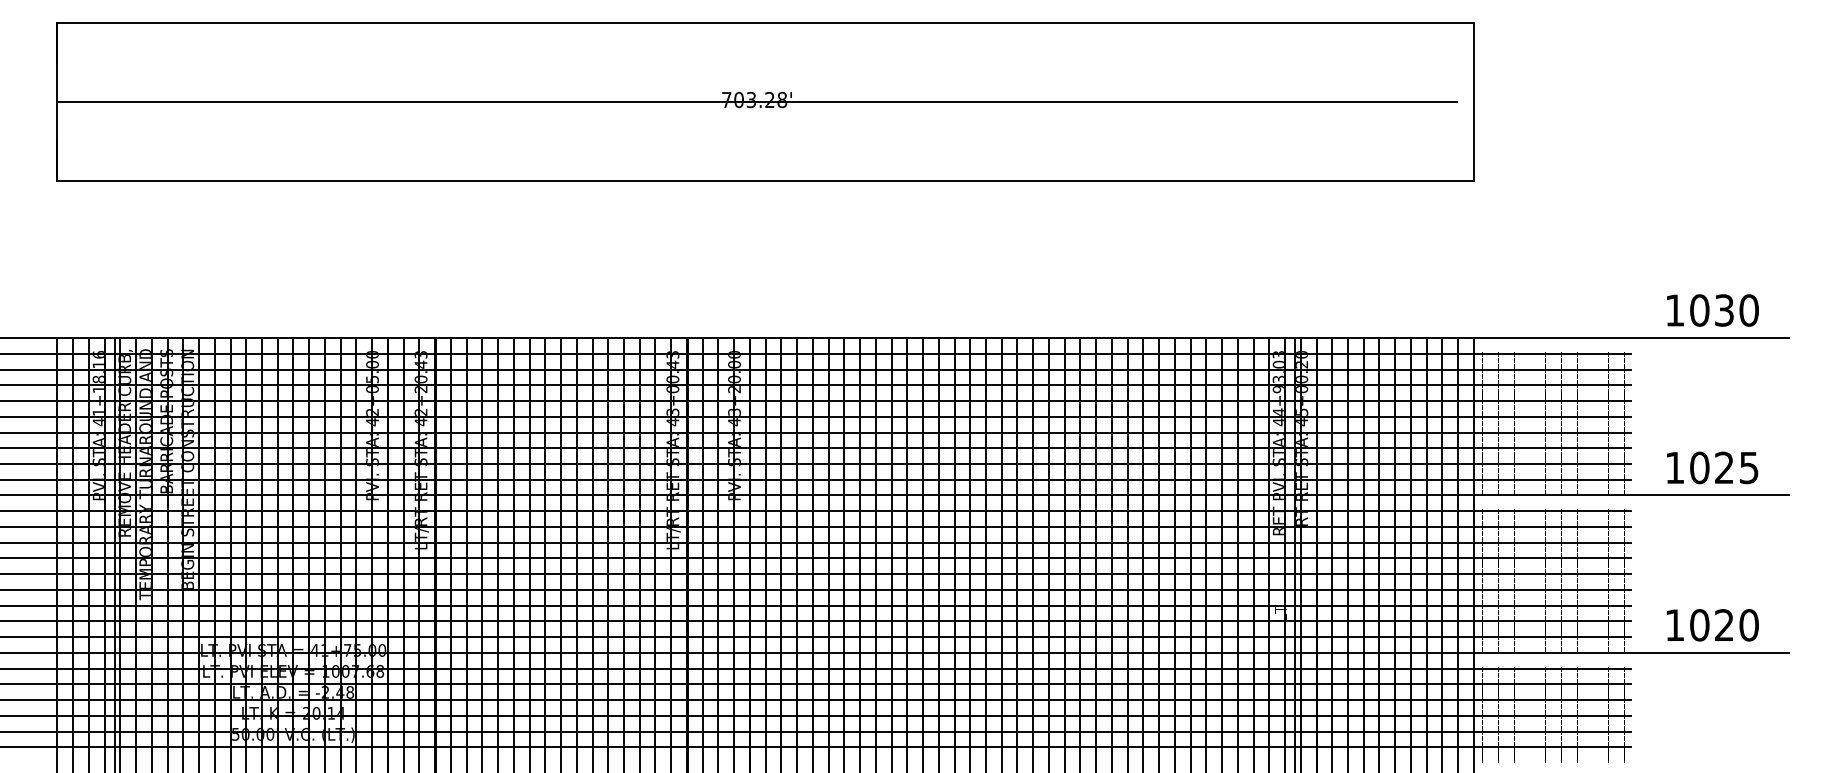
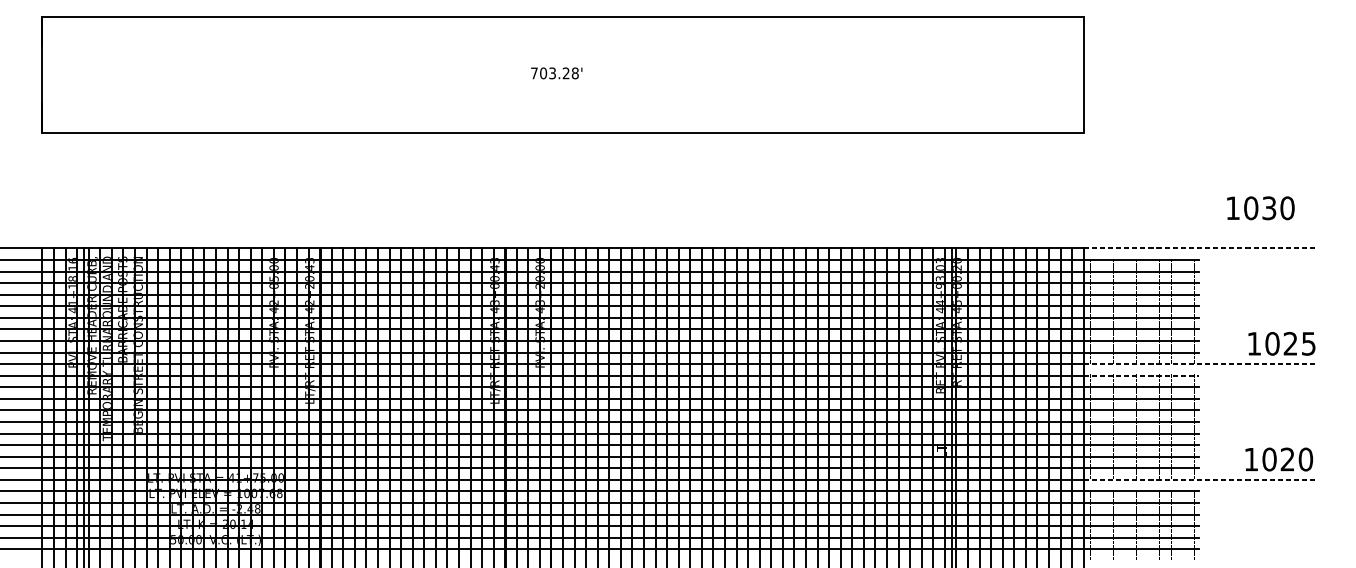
line: (757, 101) -> (557, 74), removed
text: (1712, 310) -> (1260, 208), moved
line: (1631, 338) -> (1199, 248), solid -> dashed
text: (1712, 467) -> (1281, 343), moved
line: (1631, 495) -> (1199, 364), solid -> dashed
line: (1552, 511) -> (1141, 375), solid -> dashed
text: (1712, 625) -> (1278, 459), moved
line: (1631, 652) -> (1199, 479), solid -> dashed

